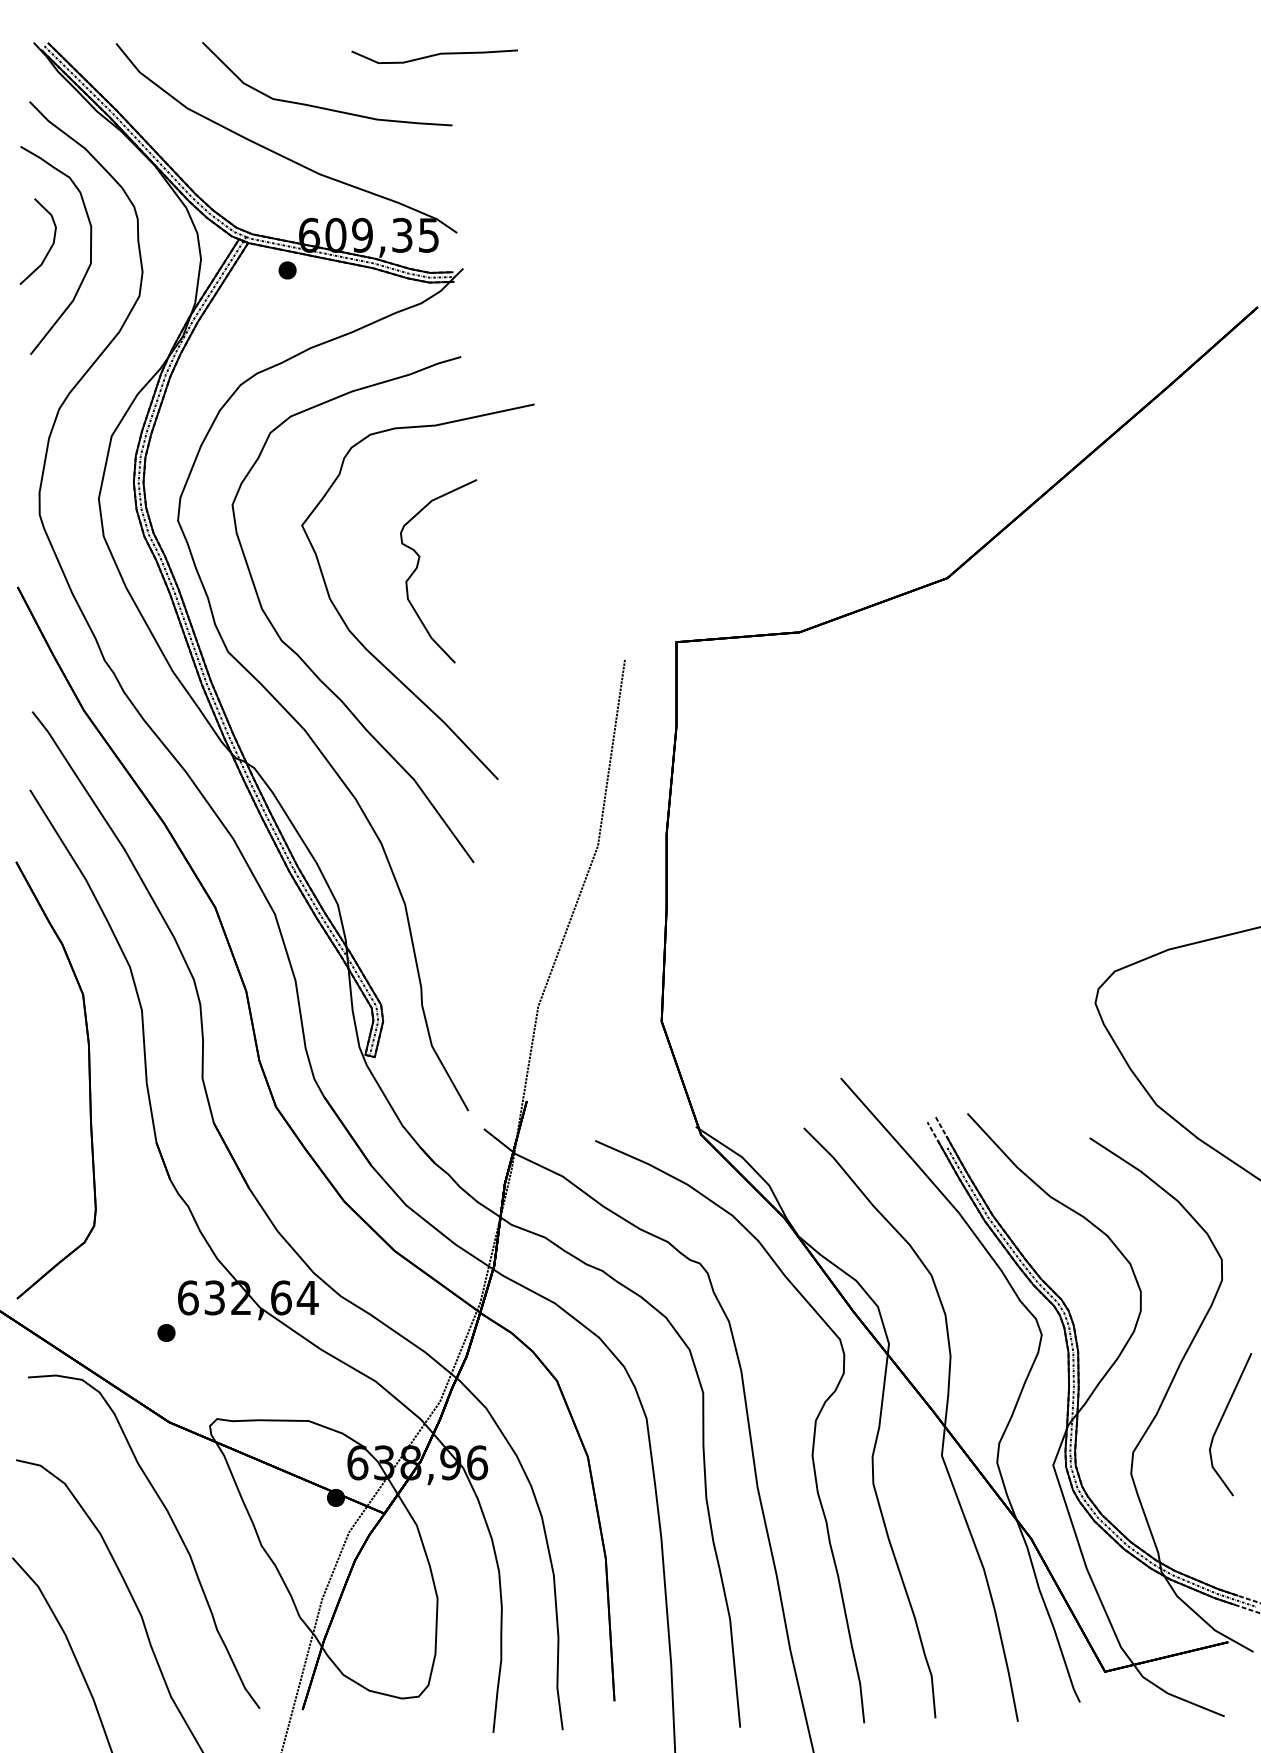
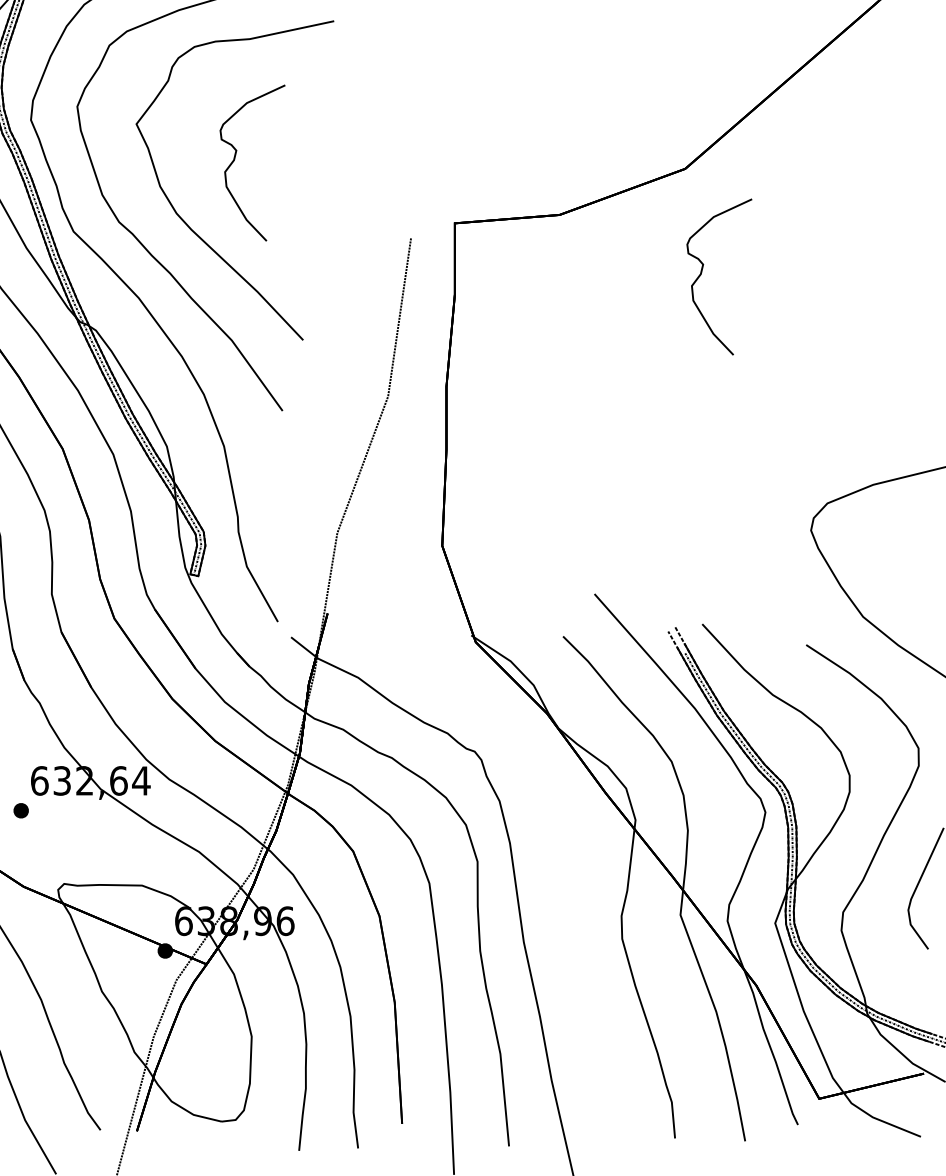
part: (967, 700) -> (702, 272), added
part: (812, 1442) -> (570, 903), removed

